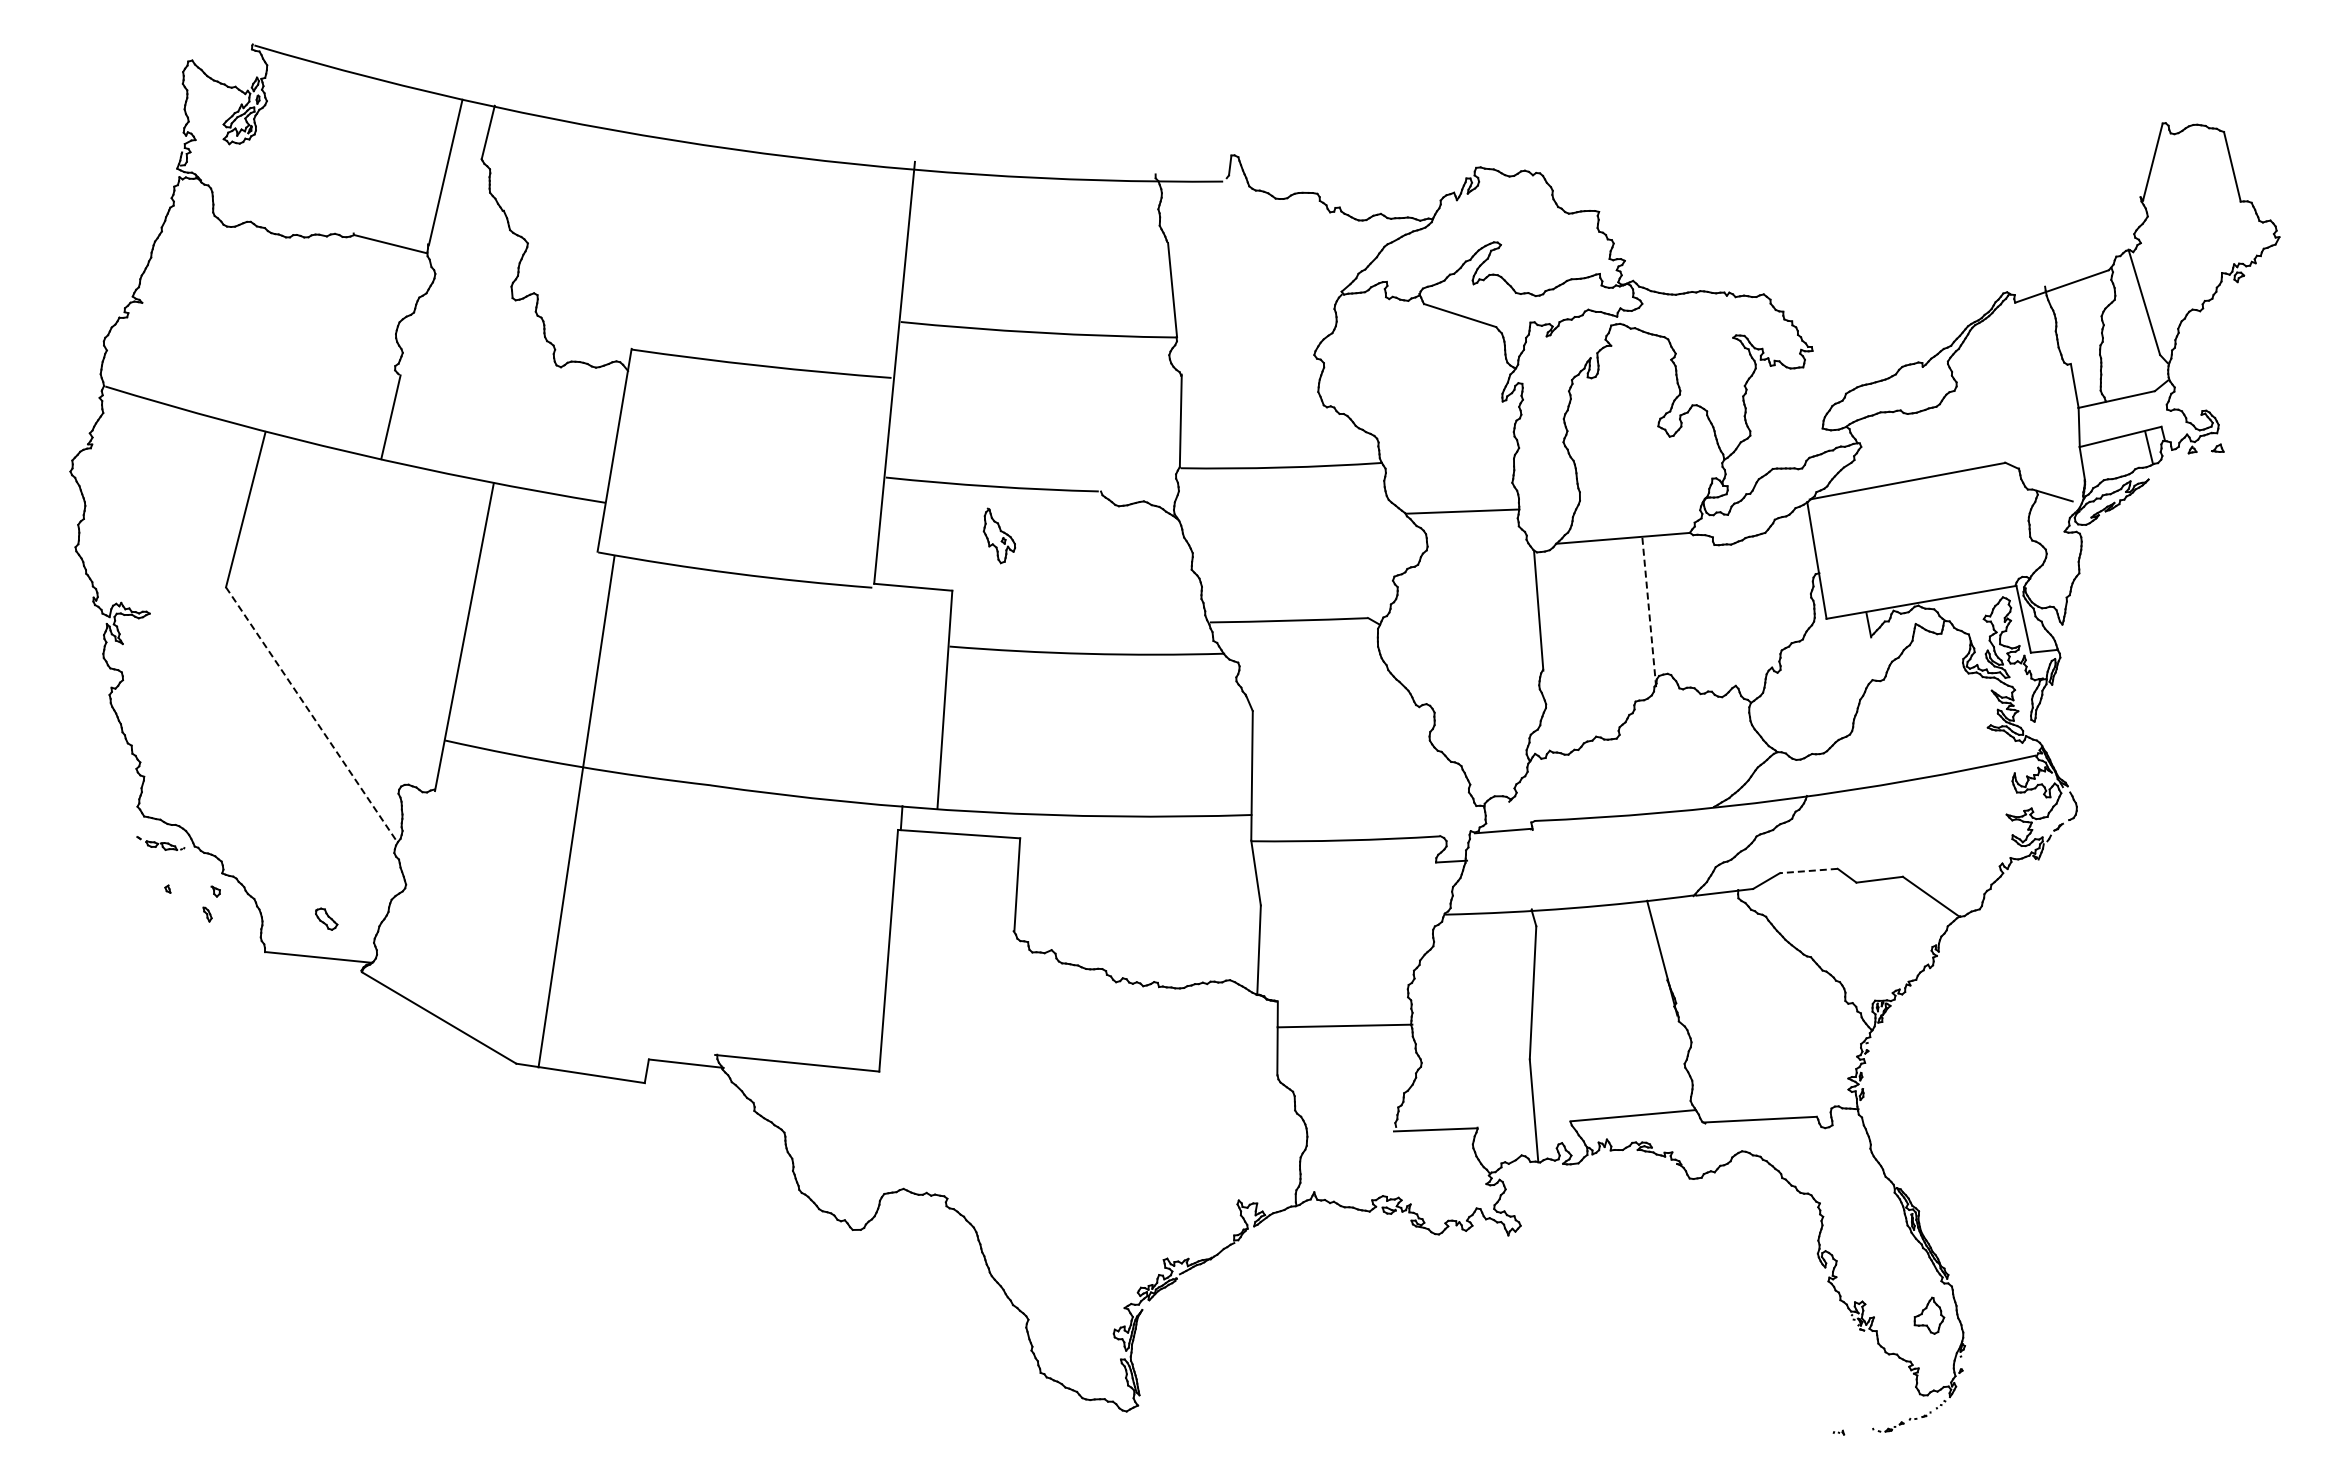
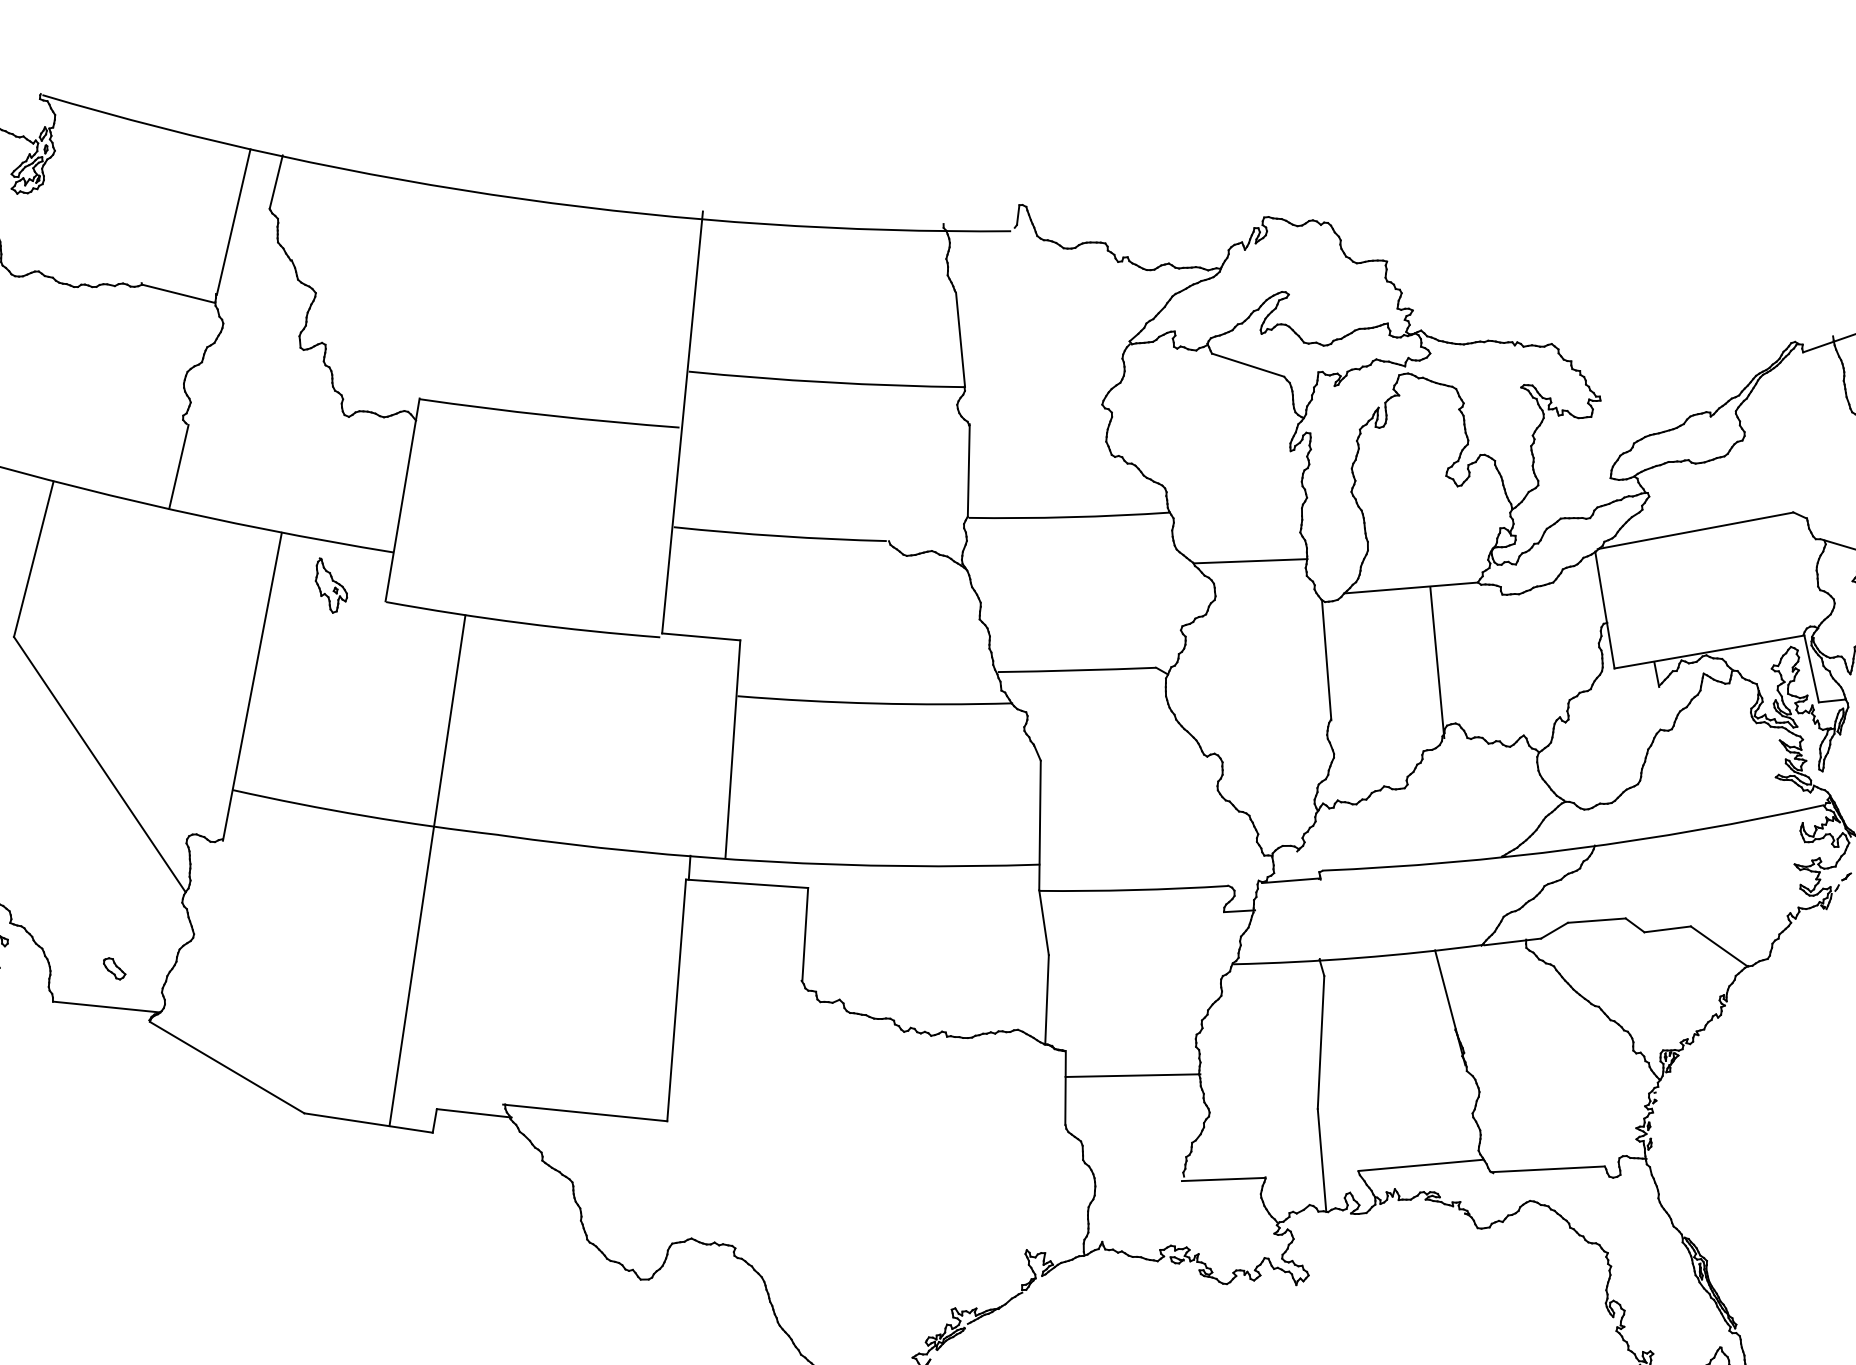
part: (999, 535) -> (331, 585), moved
line: (1649, 613) -> (1437, 663), dashed -> solid
line: (311, 715) -> (99, 765), dashed -> solid
line: (576, 811) -> (427, 870), moved
line: (1808, 871) -> (1596, 921), dashed -> solid

